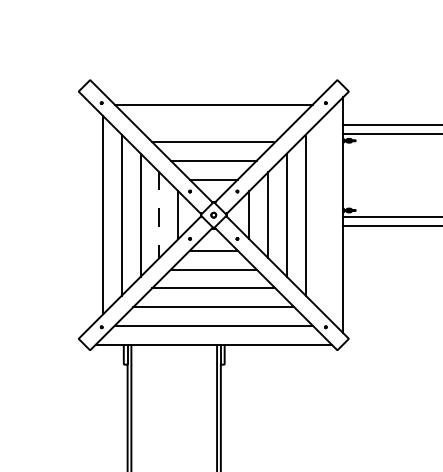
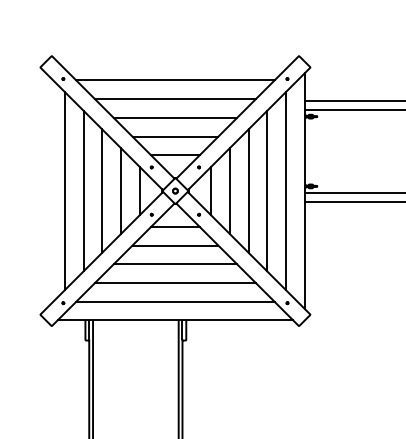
line: (213, 123) -> (175, 99), added
line: (159, 215) -> (121, 191), dashed -> solid
line: (324, 215) -> (286, 191), added

